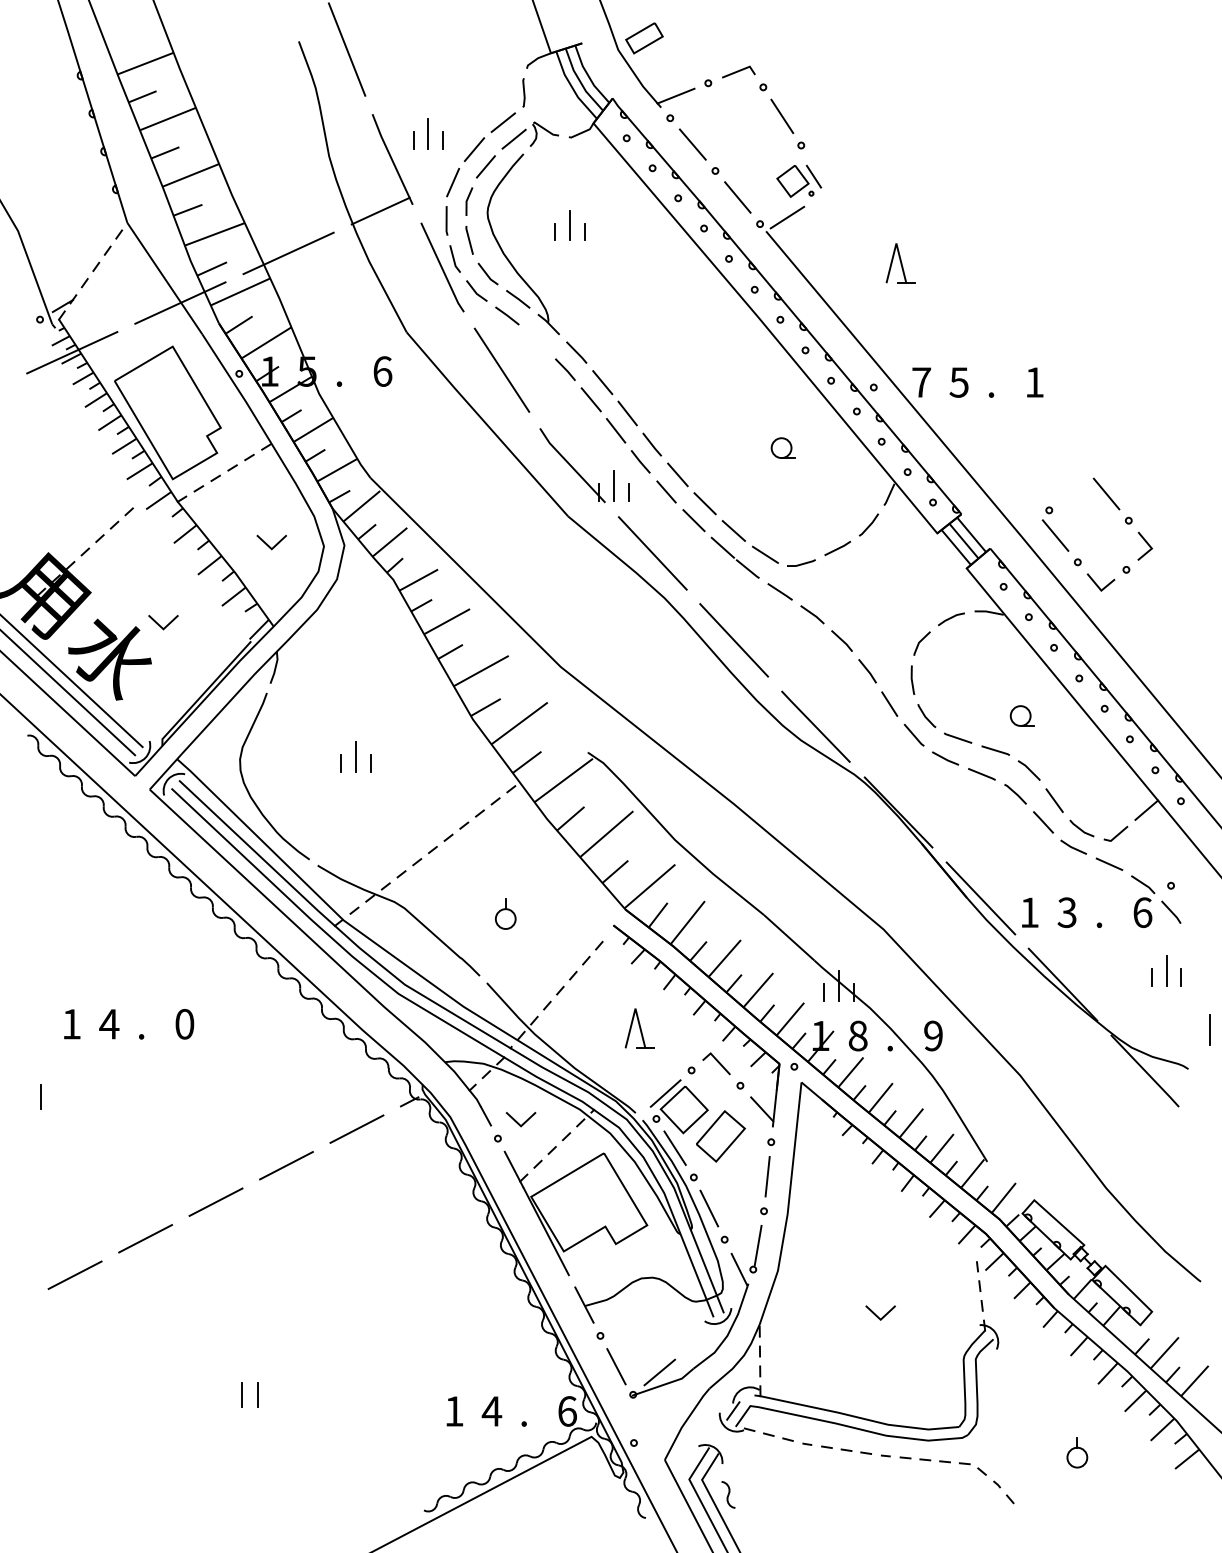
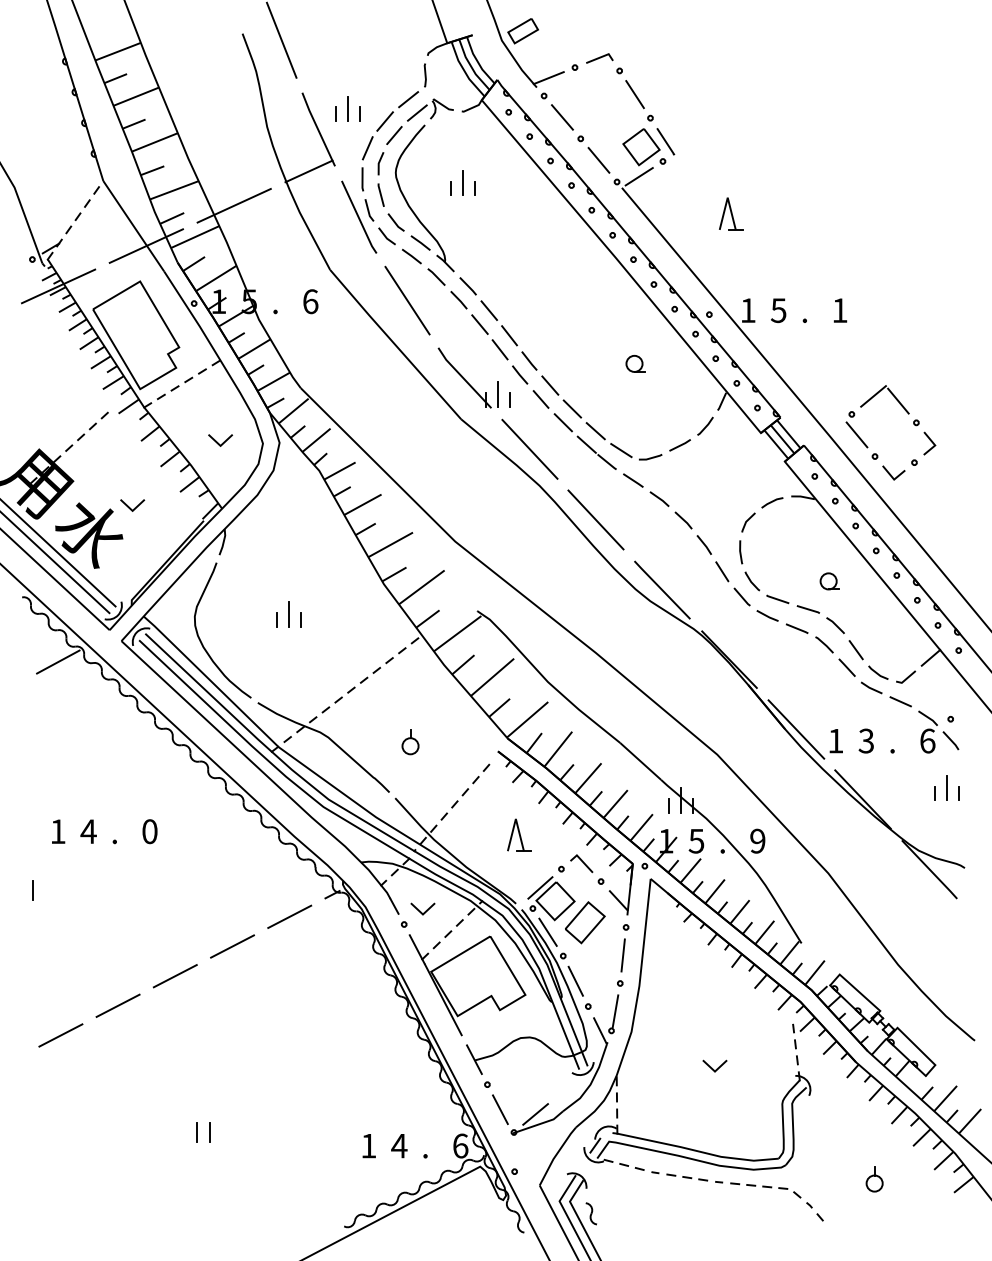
part: (798, 181) -> (648, 147), size x1.43
line: (537, 340) -> (436, 276), added
text: (920, 382) -> (747, 310), 7 -> 1
line: (1075, 488) -> (873, 396), added
line: (72, 814) -> (58, 661), added
line: (1208, 1028) -> (981, 835), removed
text: (857, 1035) -> (696, 840), 8 -> 5

